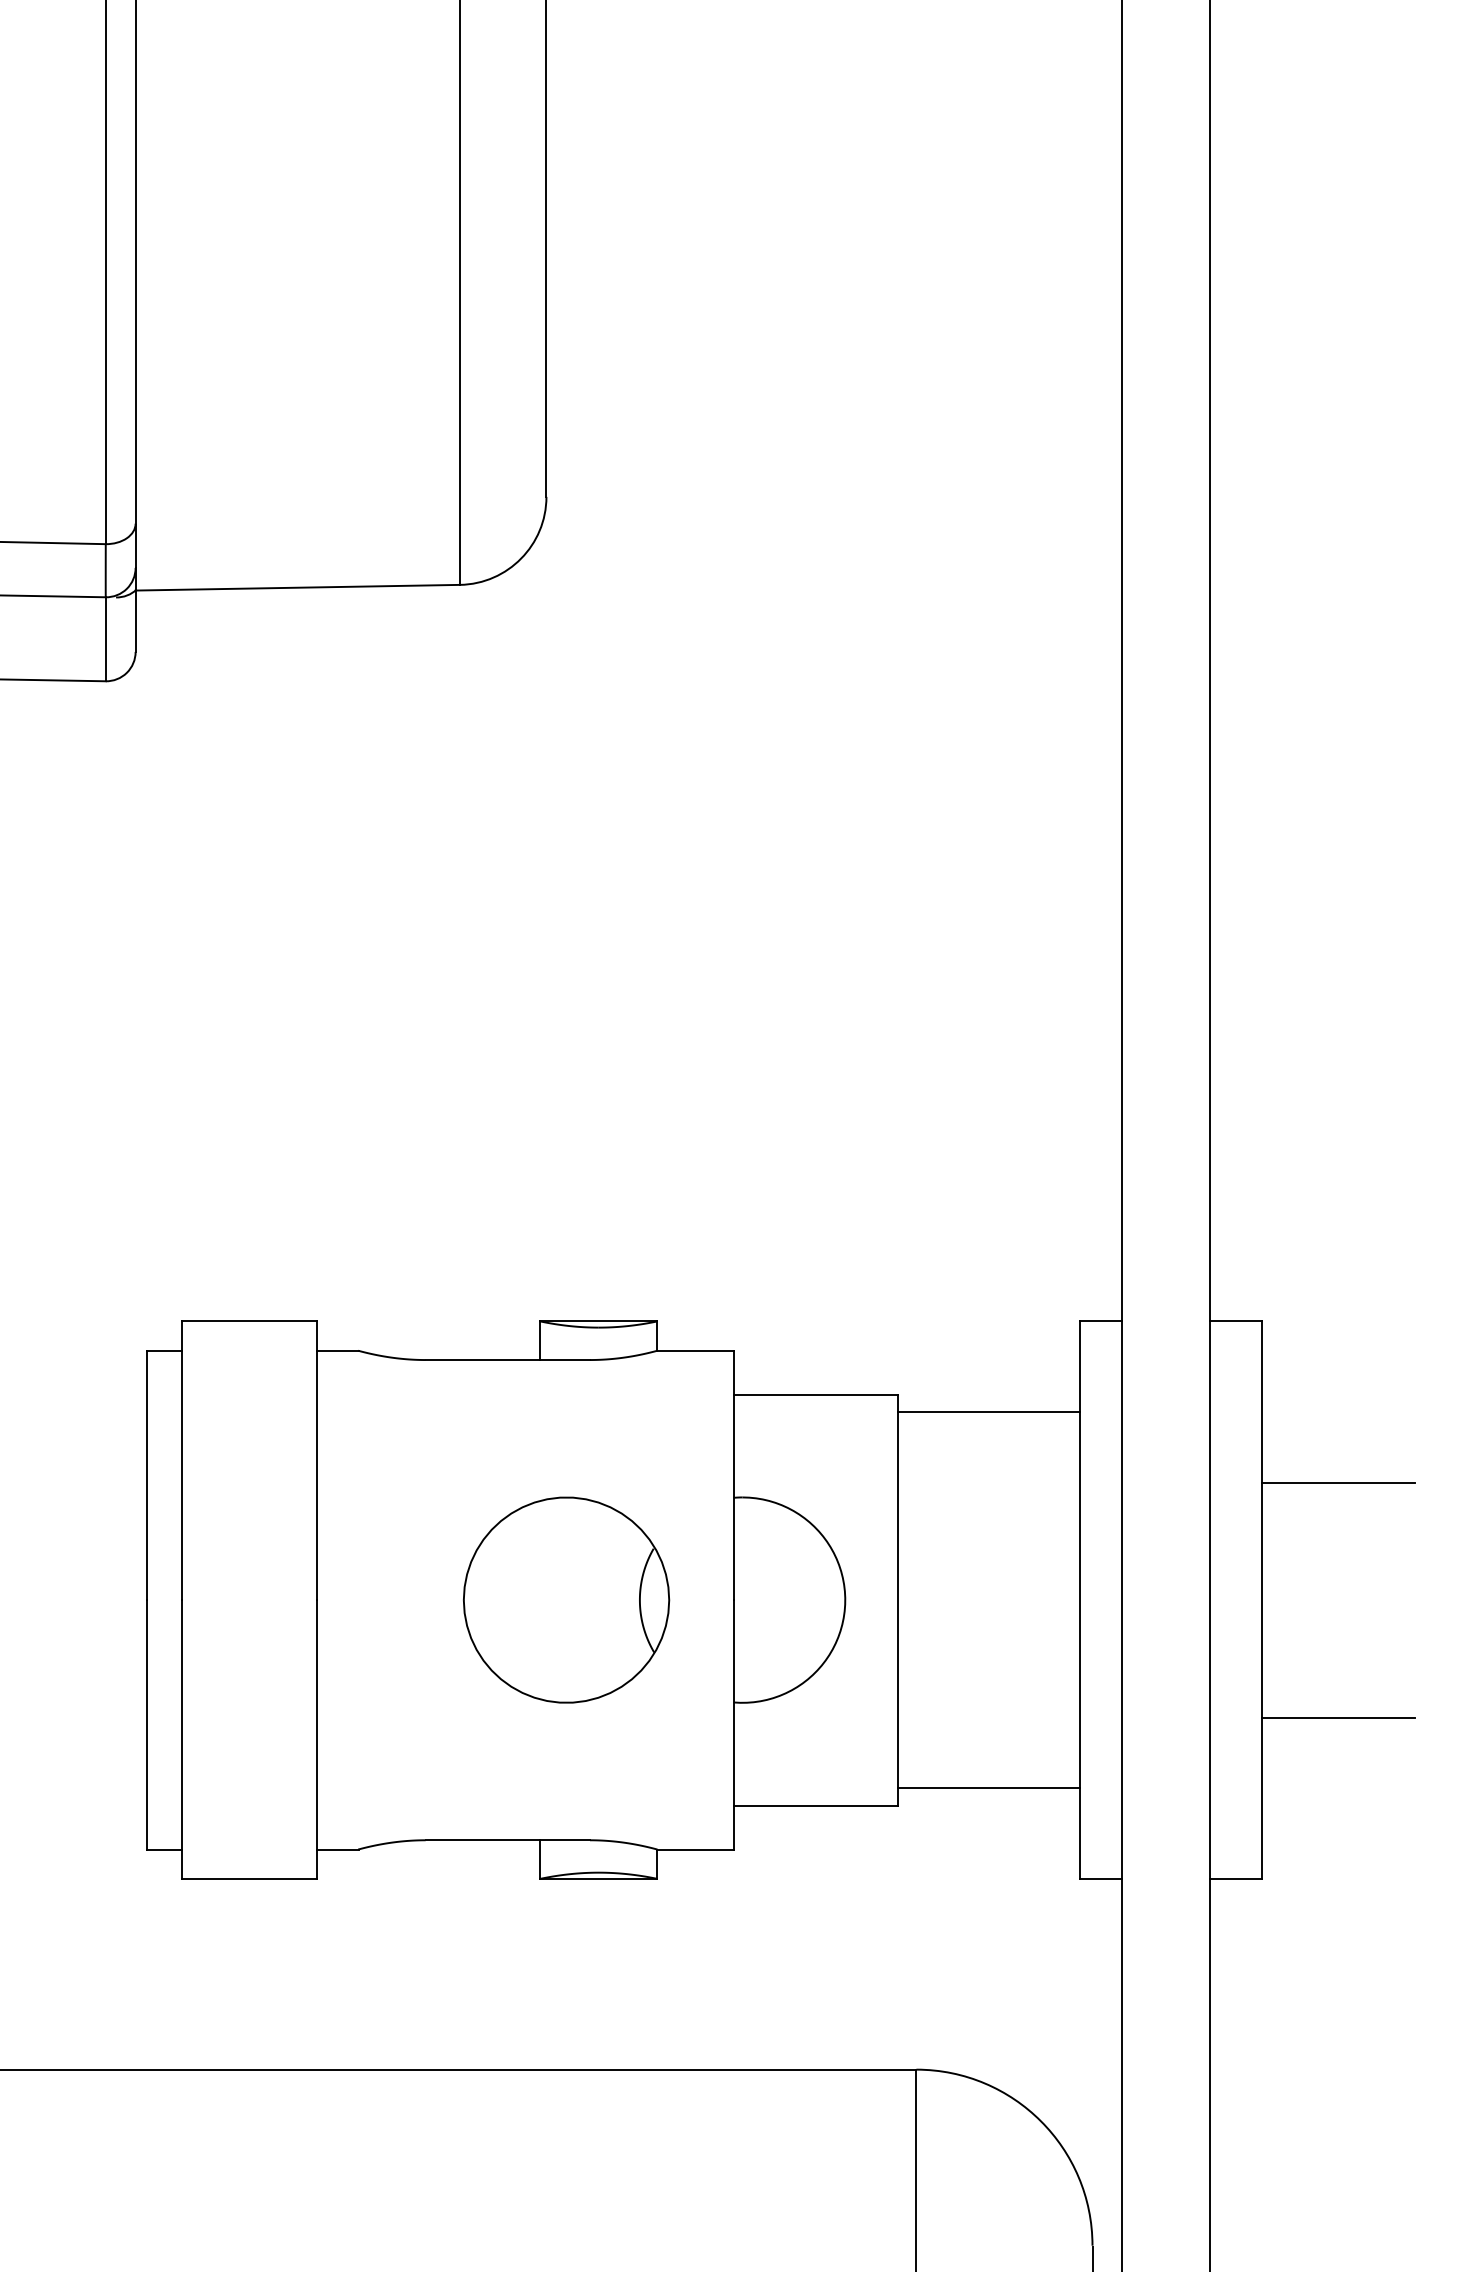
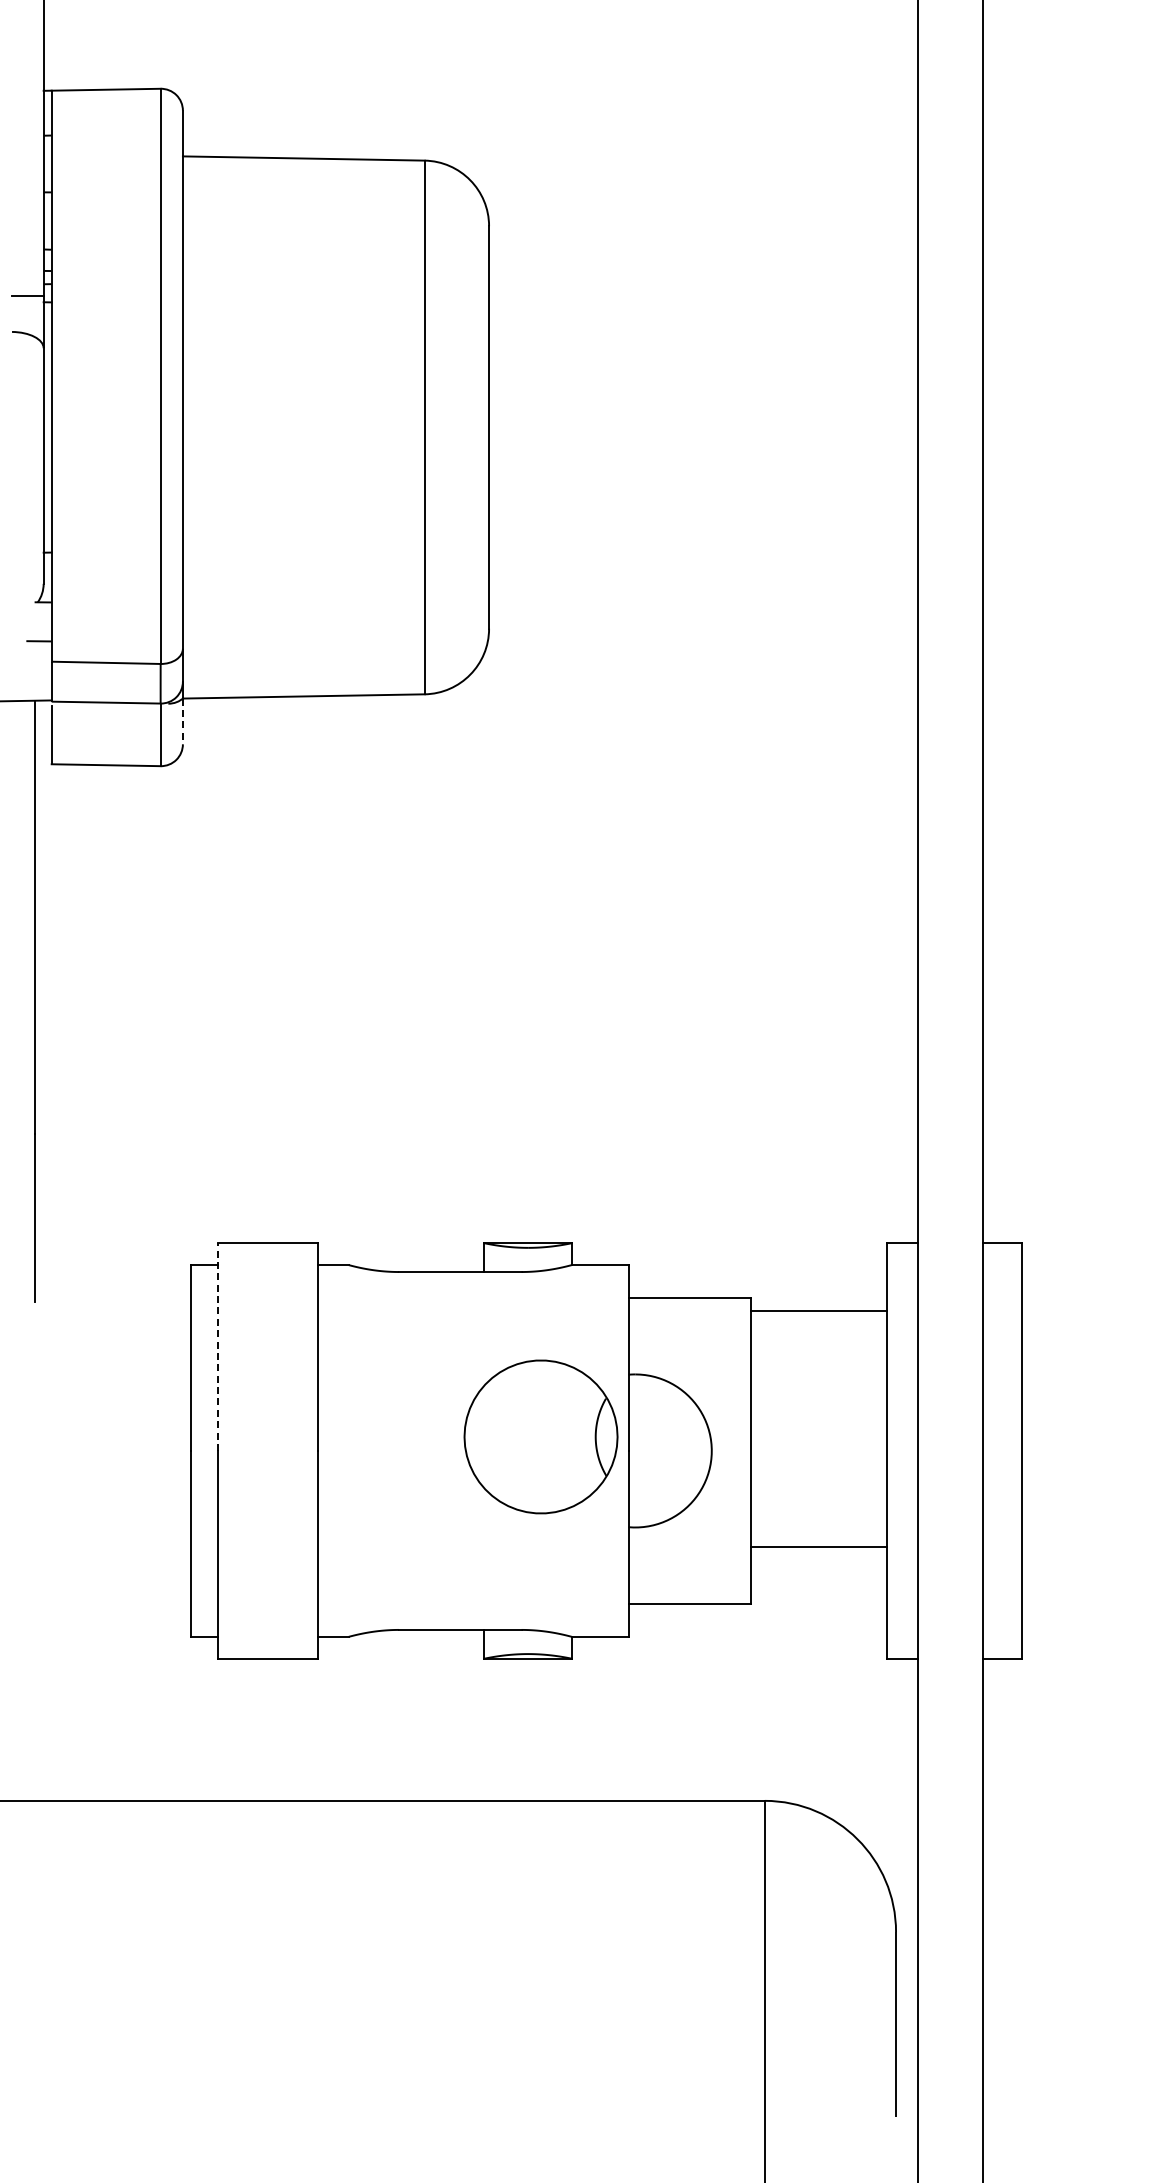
line: (135, 621) -> (182, 721), solid -> dashed
line: (182, 1461) -> (217, 1347), solid -> dashed
line: (1338, 1482) -> (1079, 1363), removed
part: (565, 1599) -> (540, 1436), moved
line: (1338, 1717) -> (1079, 1538), removed
line: (988, 1787) -> (818, 1546), moved

